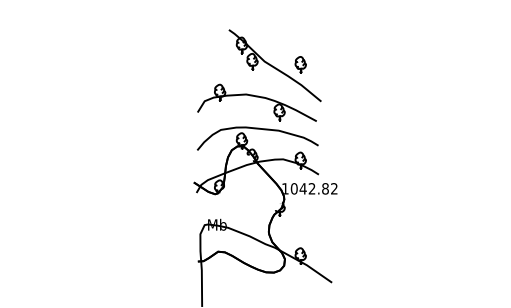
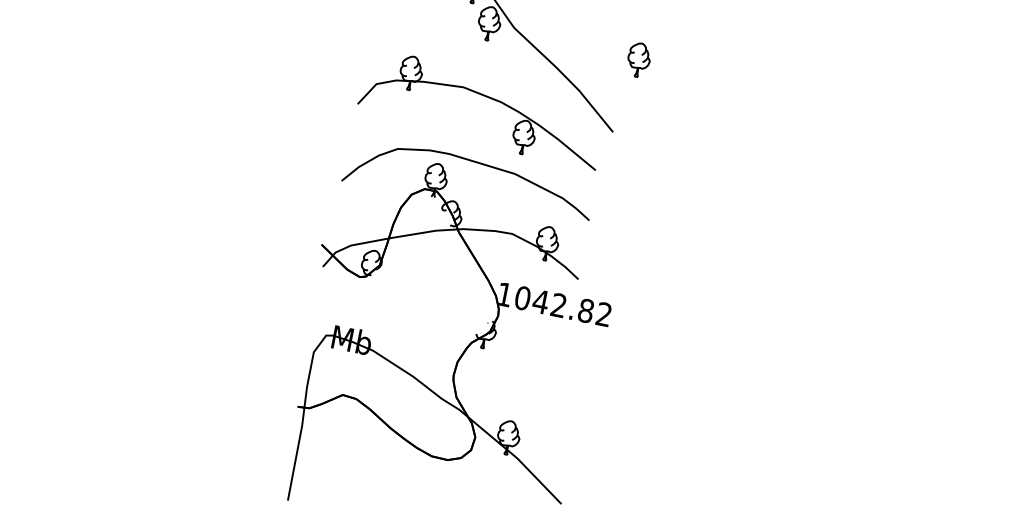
part: (300, 64) -> (638, 58), moved

